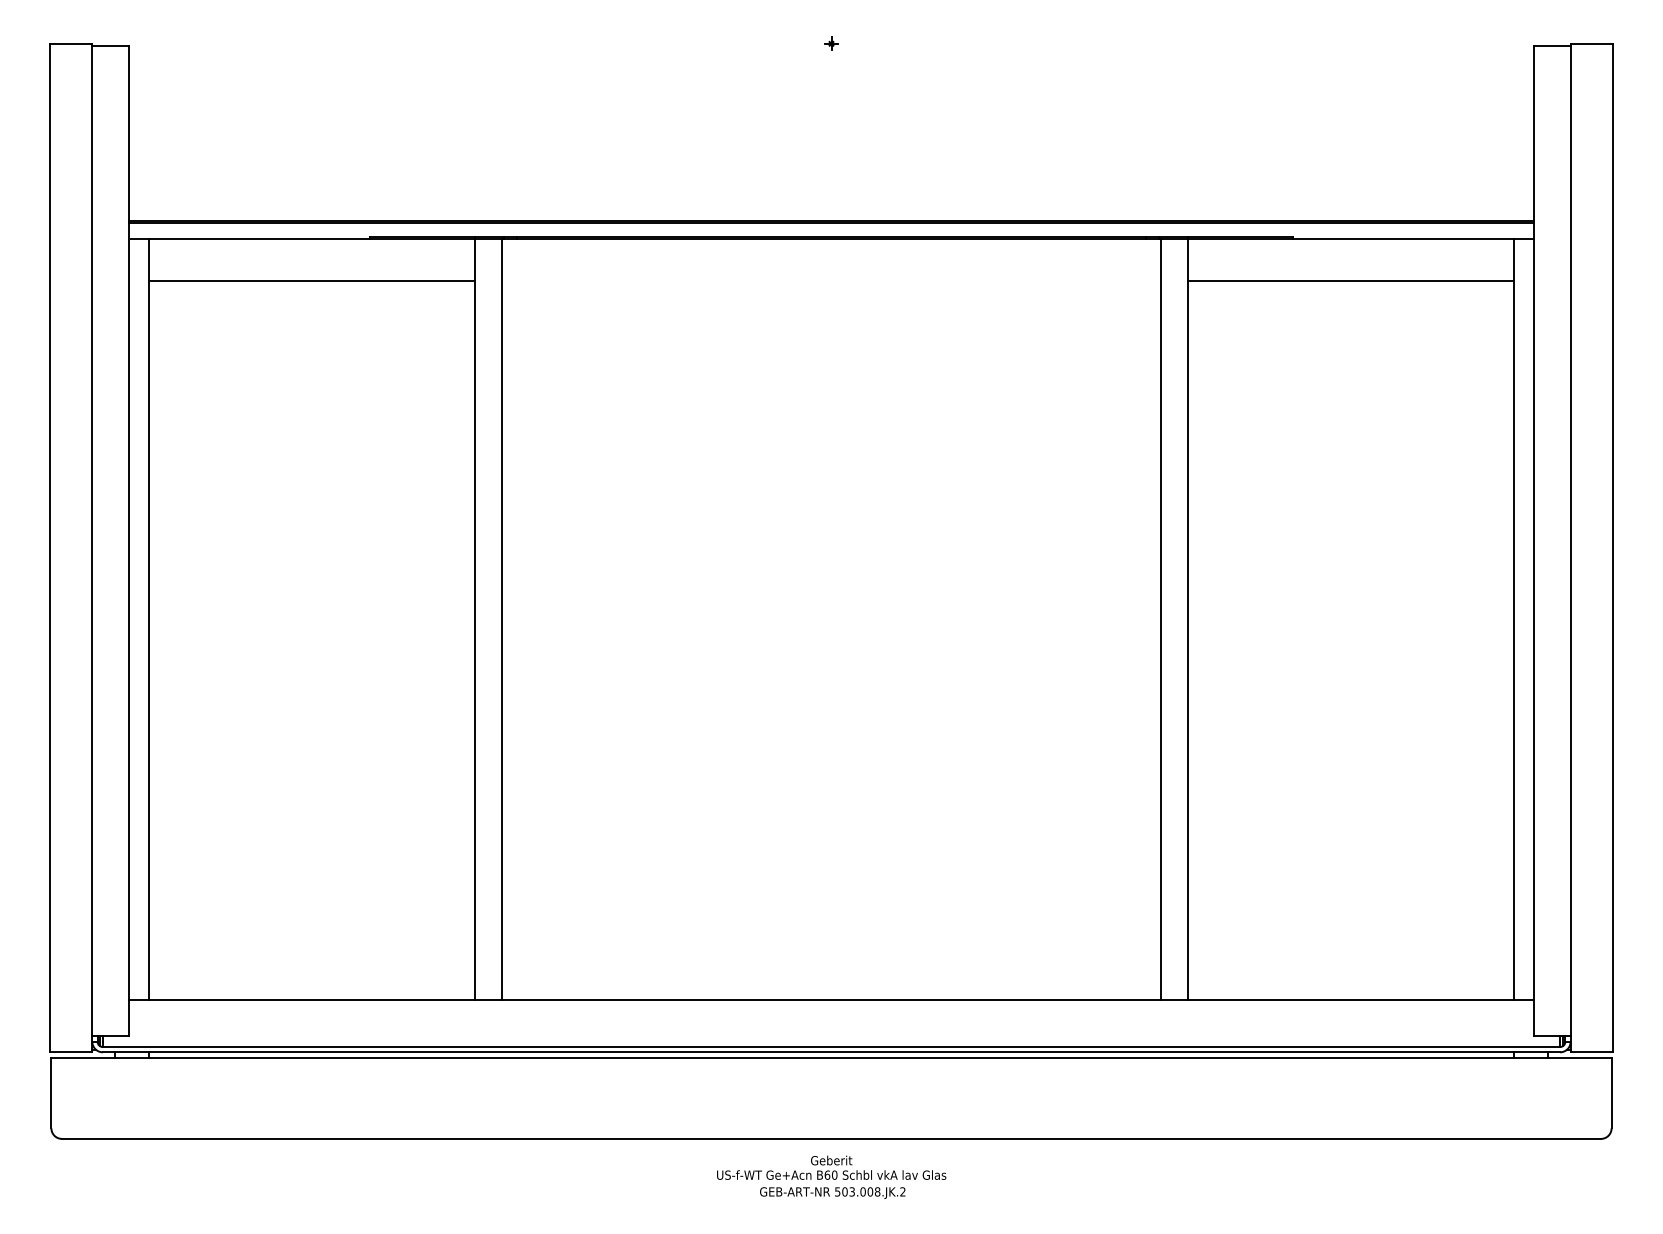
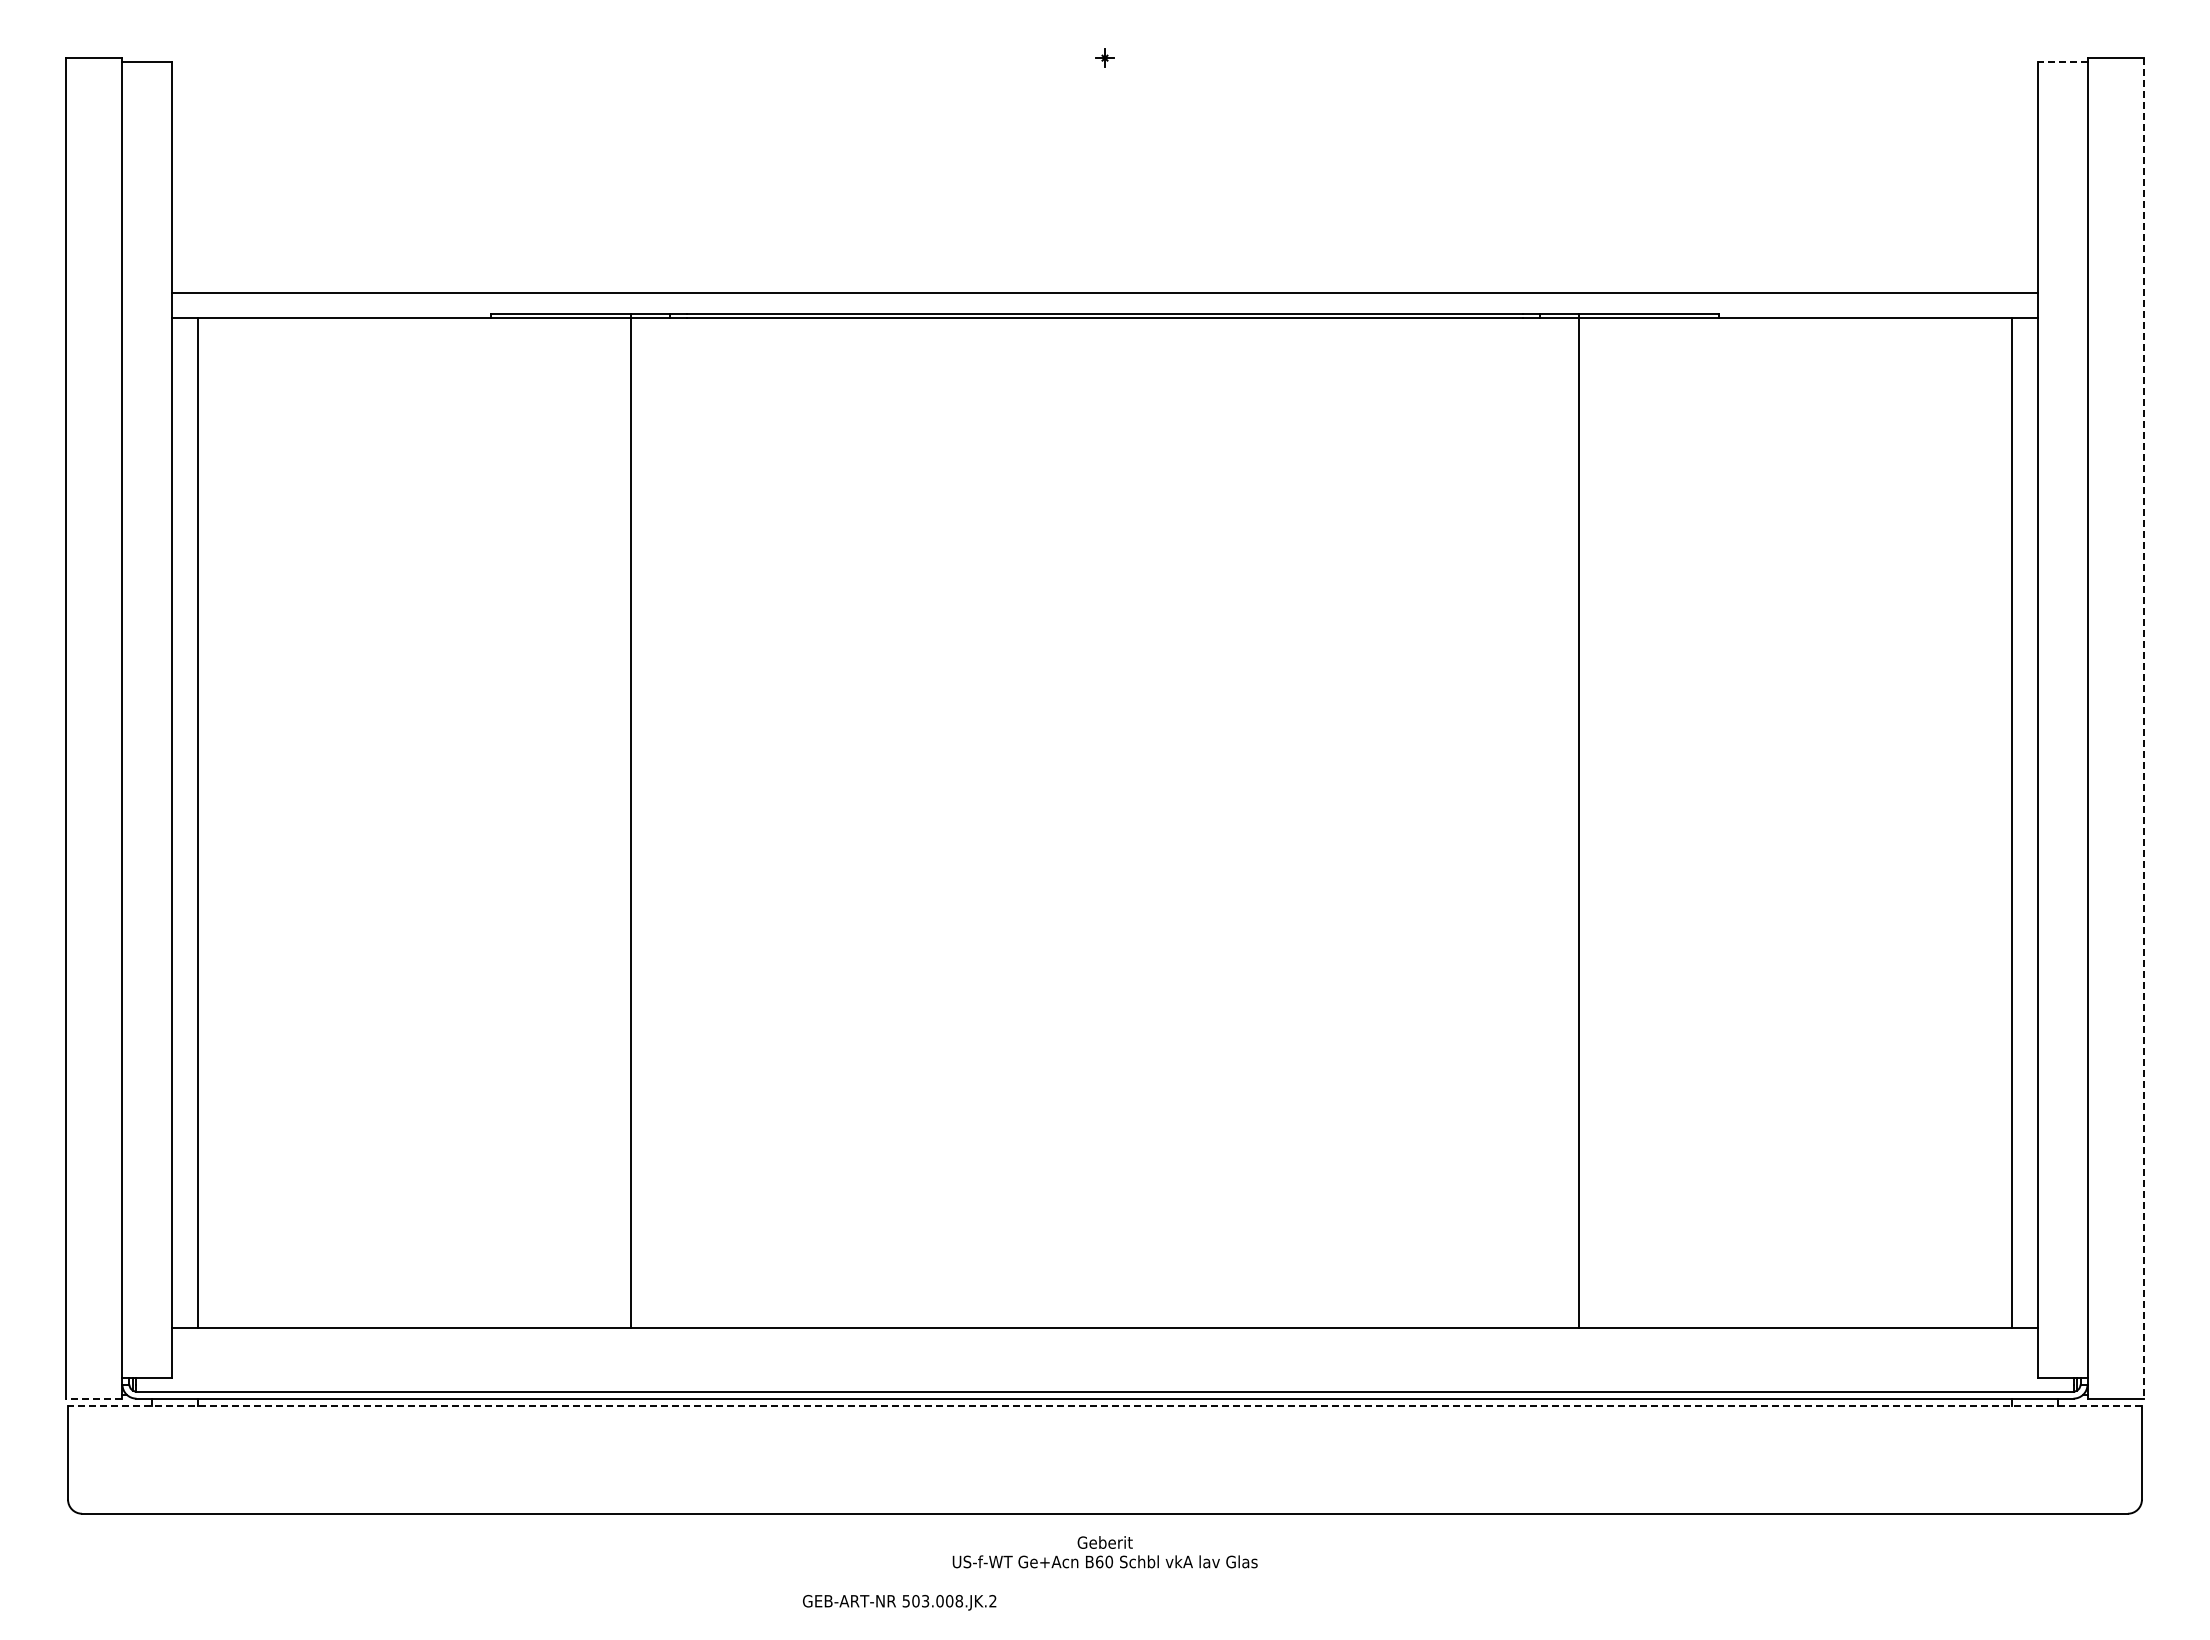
line: (1551, 46) -> (2062, 61), solid -> dashed
line: (831, 223) -> (1104, 296), removed
line: (312, 281) -> (414, 373), removed
line: (1350, 281) -> (1795, 373), removed
line: (1612, 548) -> (2143, 728), solid -> dashed
line: (501, 618) -> (666, 822), removed
line: (1161, 618) -> (1543, 822), removed
line: (70, 1052) -> (93, 1398), solid -> dashed
line: (831, 1057) -> (1105, 1405), solid -> dashed
text: (832, 1192) -> (899, 1602), moved

